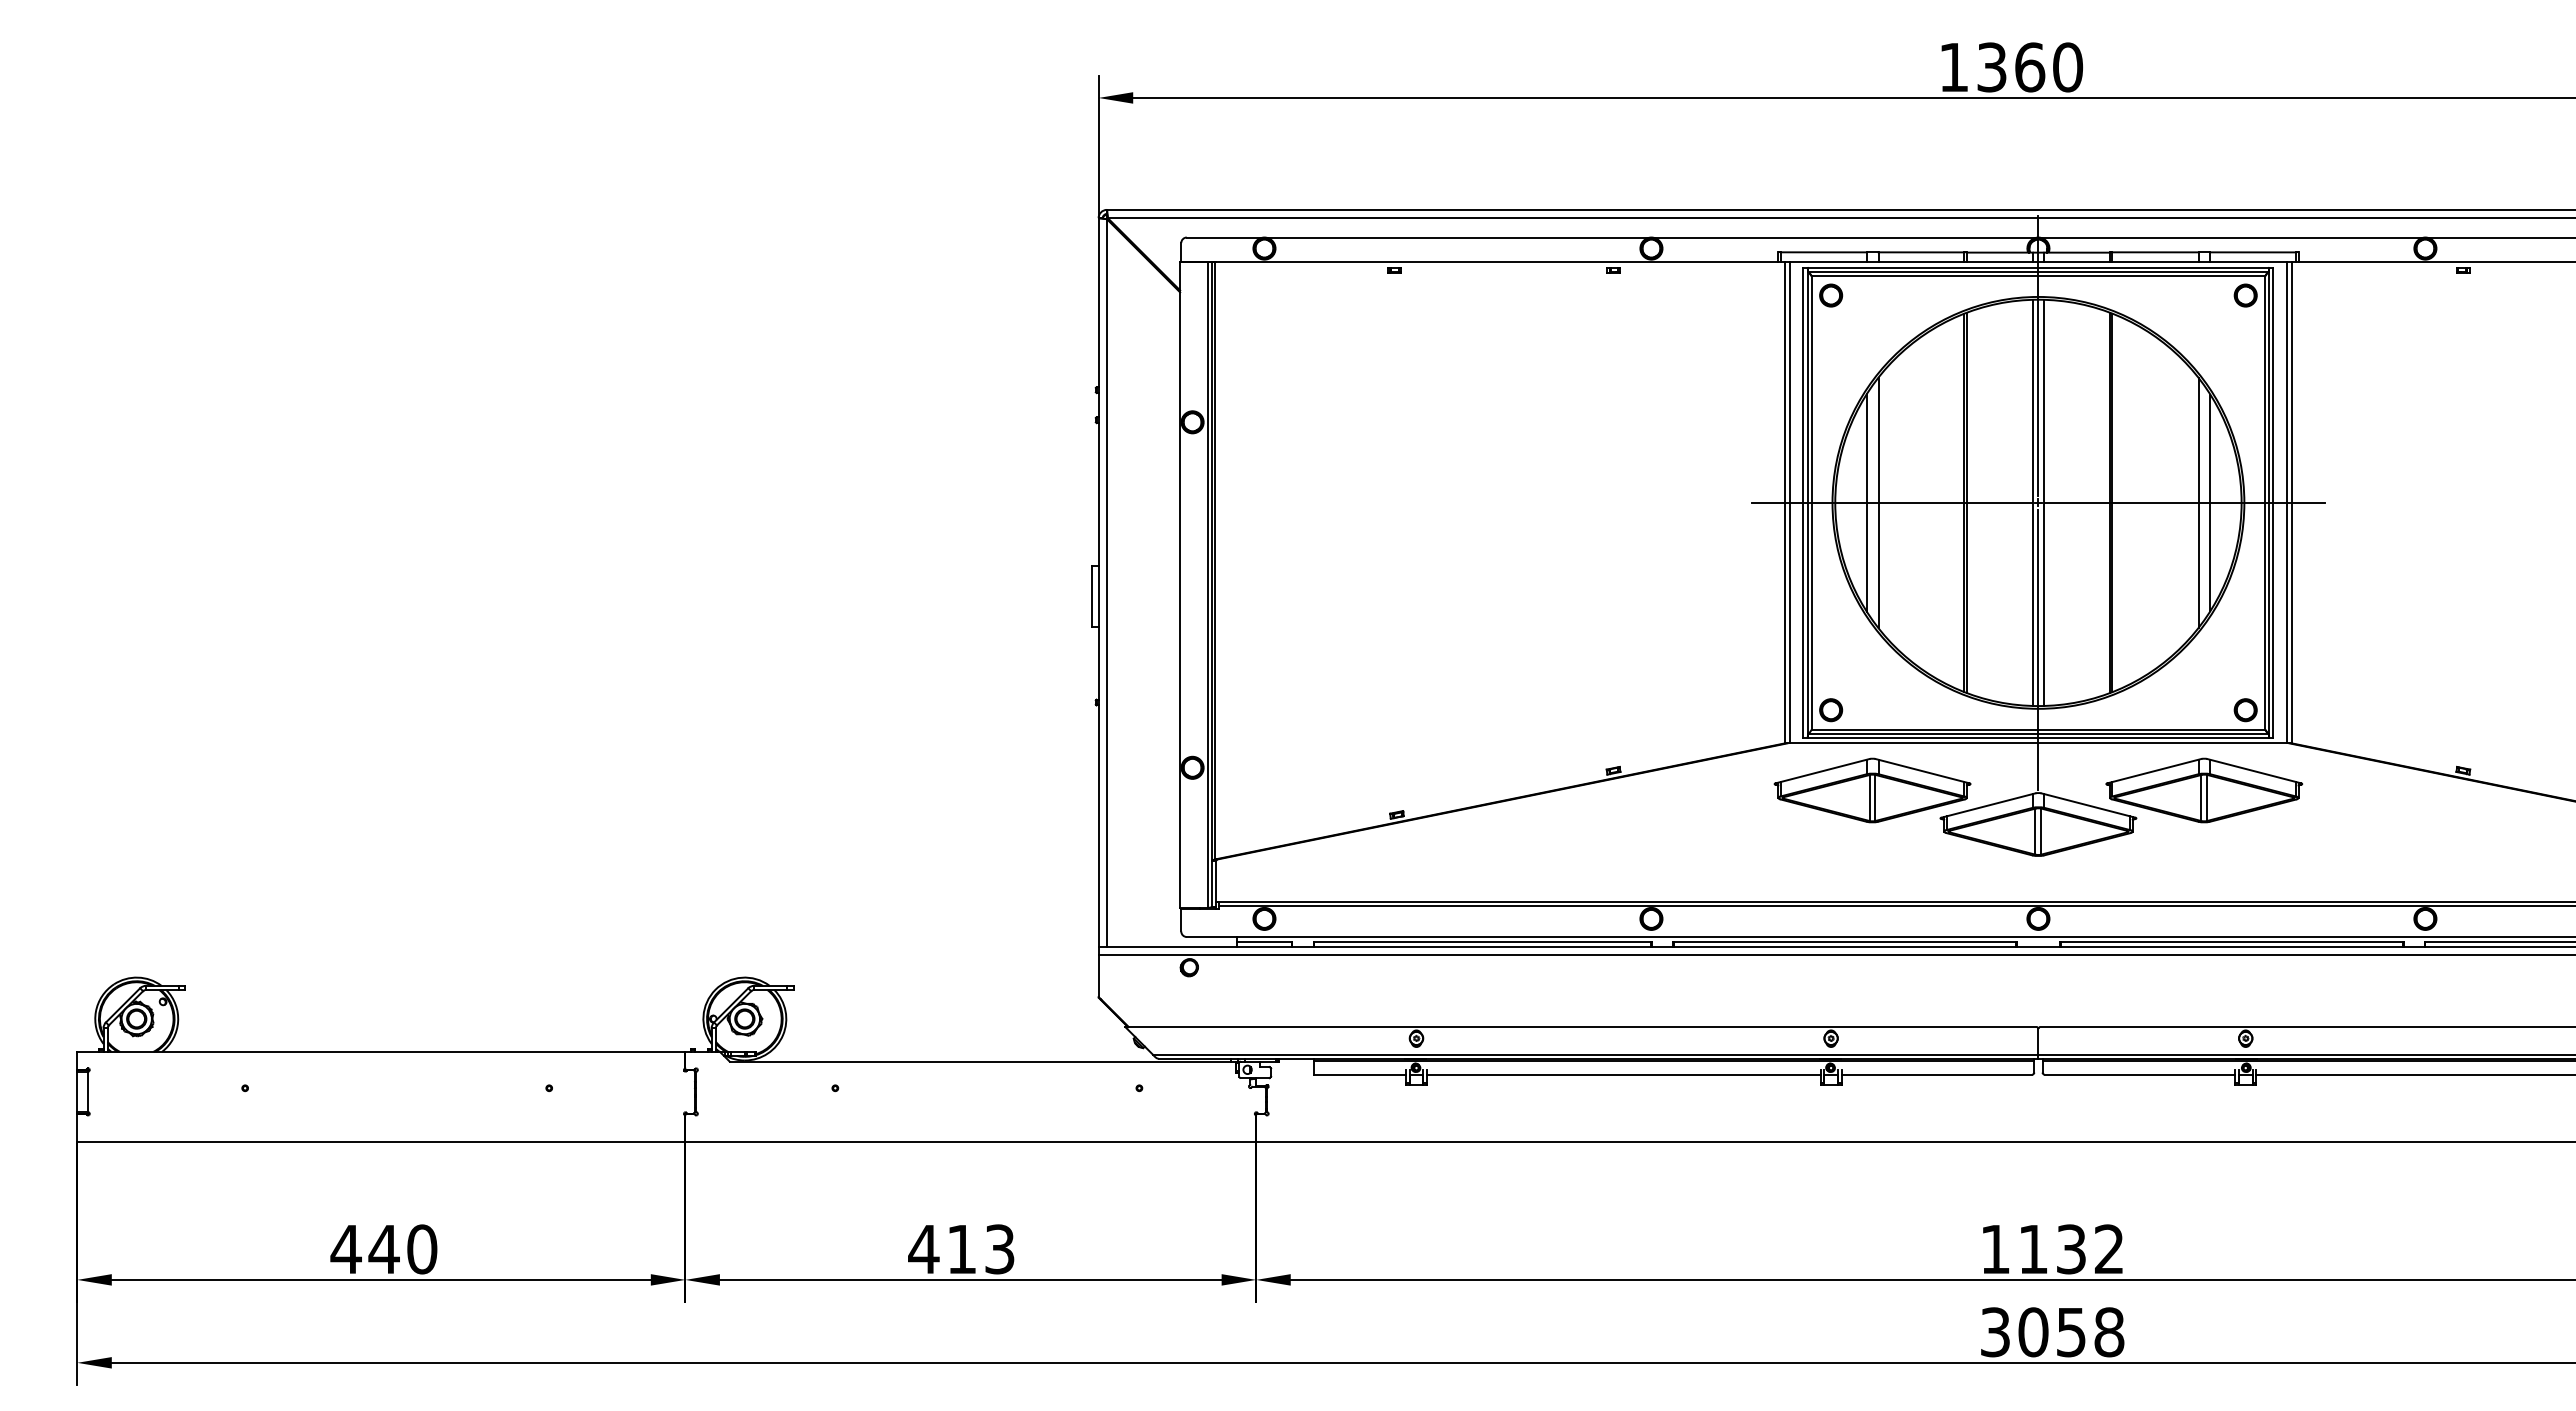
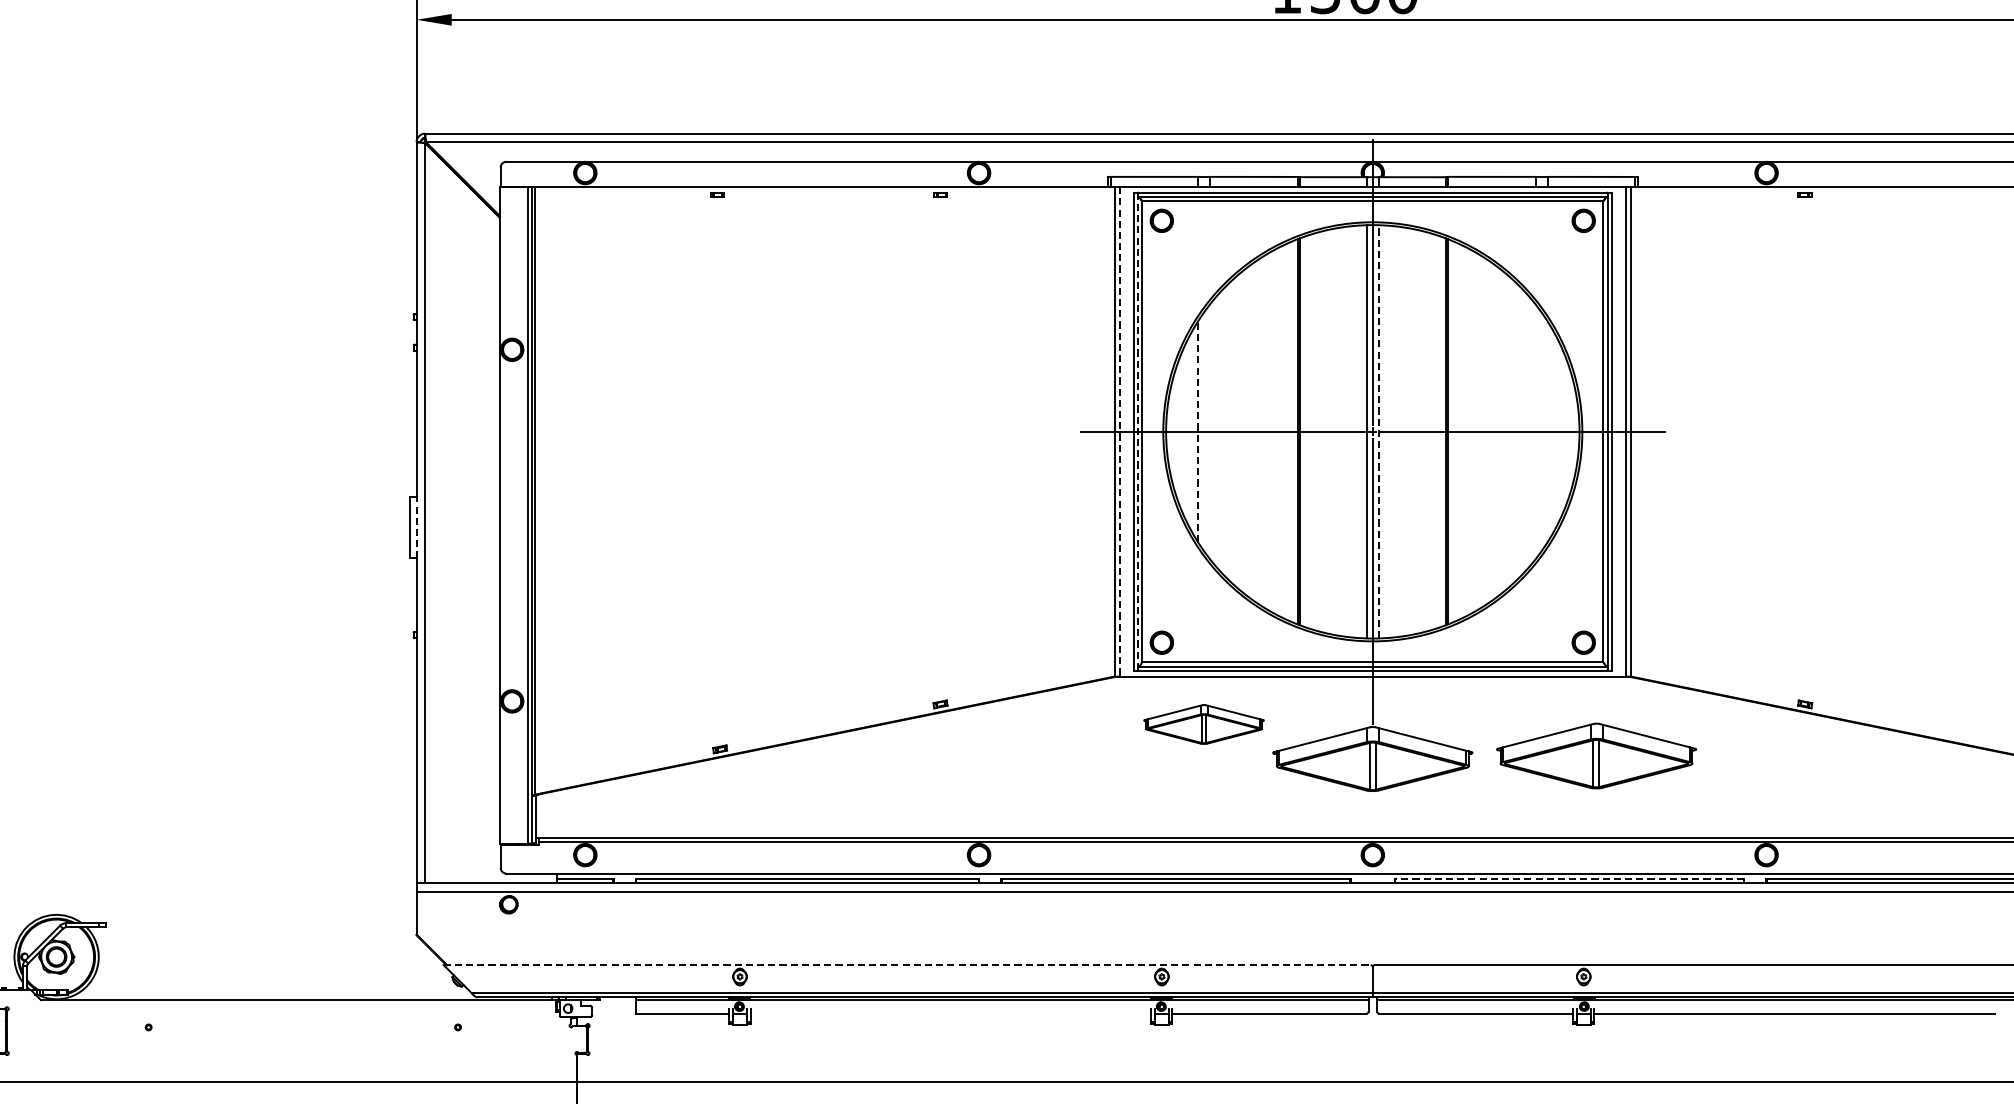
line: (1807, 502) -> (1137, 431), solid -> dashed
line: (1866, 502) -> (1197, 431), solid -> dashed
line: (1878, 502) -> (1210, 431), removed
line: (2044, 502) -> (1378, 431), solid -> dashed
line: (2198, 502) -> (1535, 431), removed
line: (2210, 502) -> (1547, 431), removed
line: (1789, 503) -> (1119, 432), solid -> dashed
line: (1098, 596) -> (416, 527), solid -> dashed
part: (1872, 790) -> (1203, 724), size x0.6
part: (2204, 790) -> (1596, 756), moved
line: (2231, 942) -> (1569, 879), solid -> dashed
line: (1580, 1026) -> (906, 964), solid -> dashed
line: (1623, 1074) -> (950, 1013), removed

